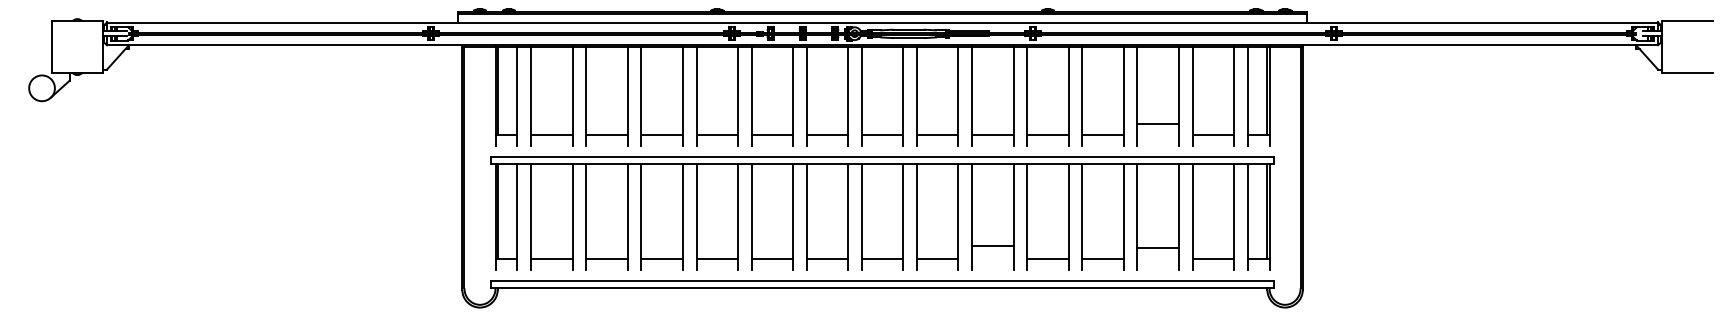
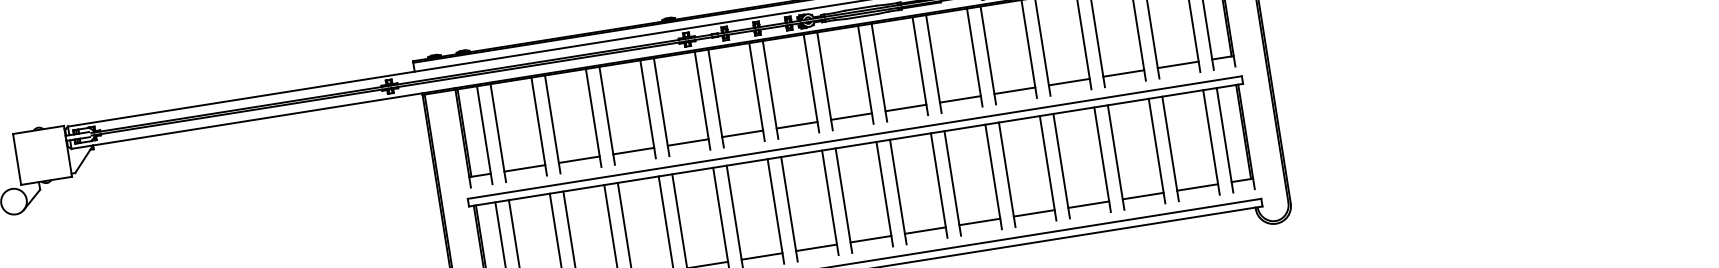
line: (1157, 124) -> (1123, 73), moved
line: (992, 246) -> (979, 222), moved
line: (1157, 248) -> (1142, 196), moved

